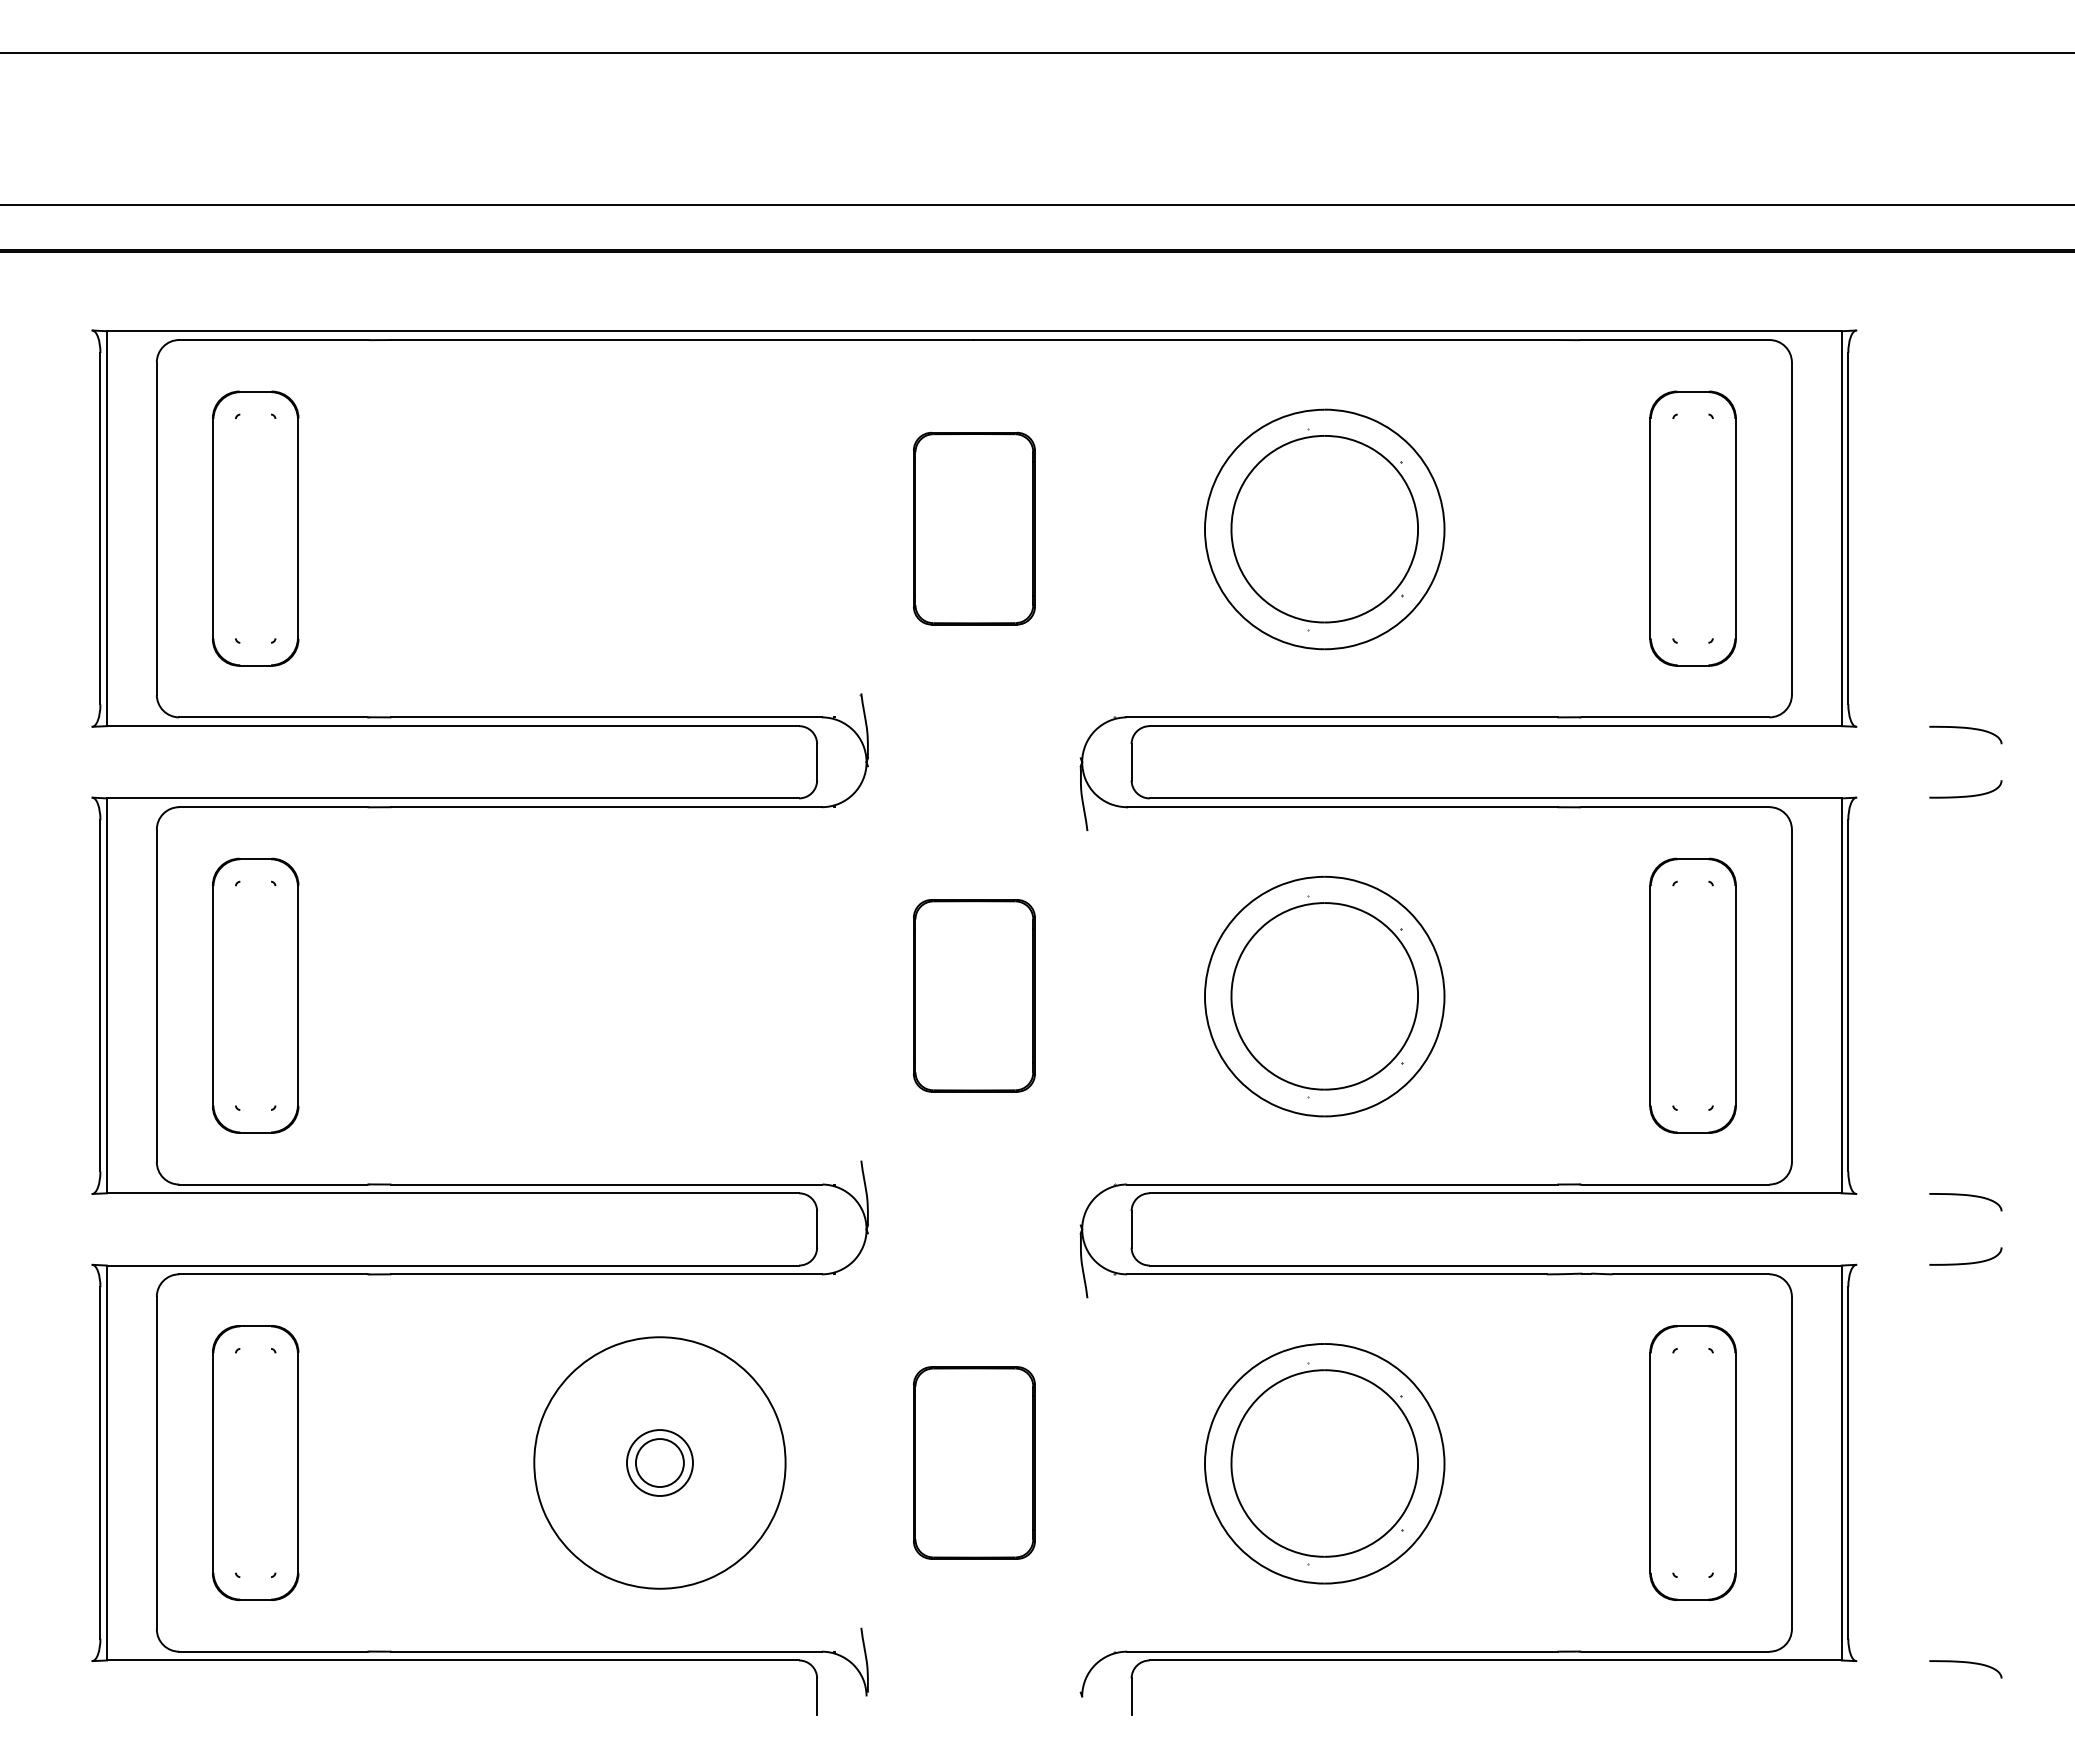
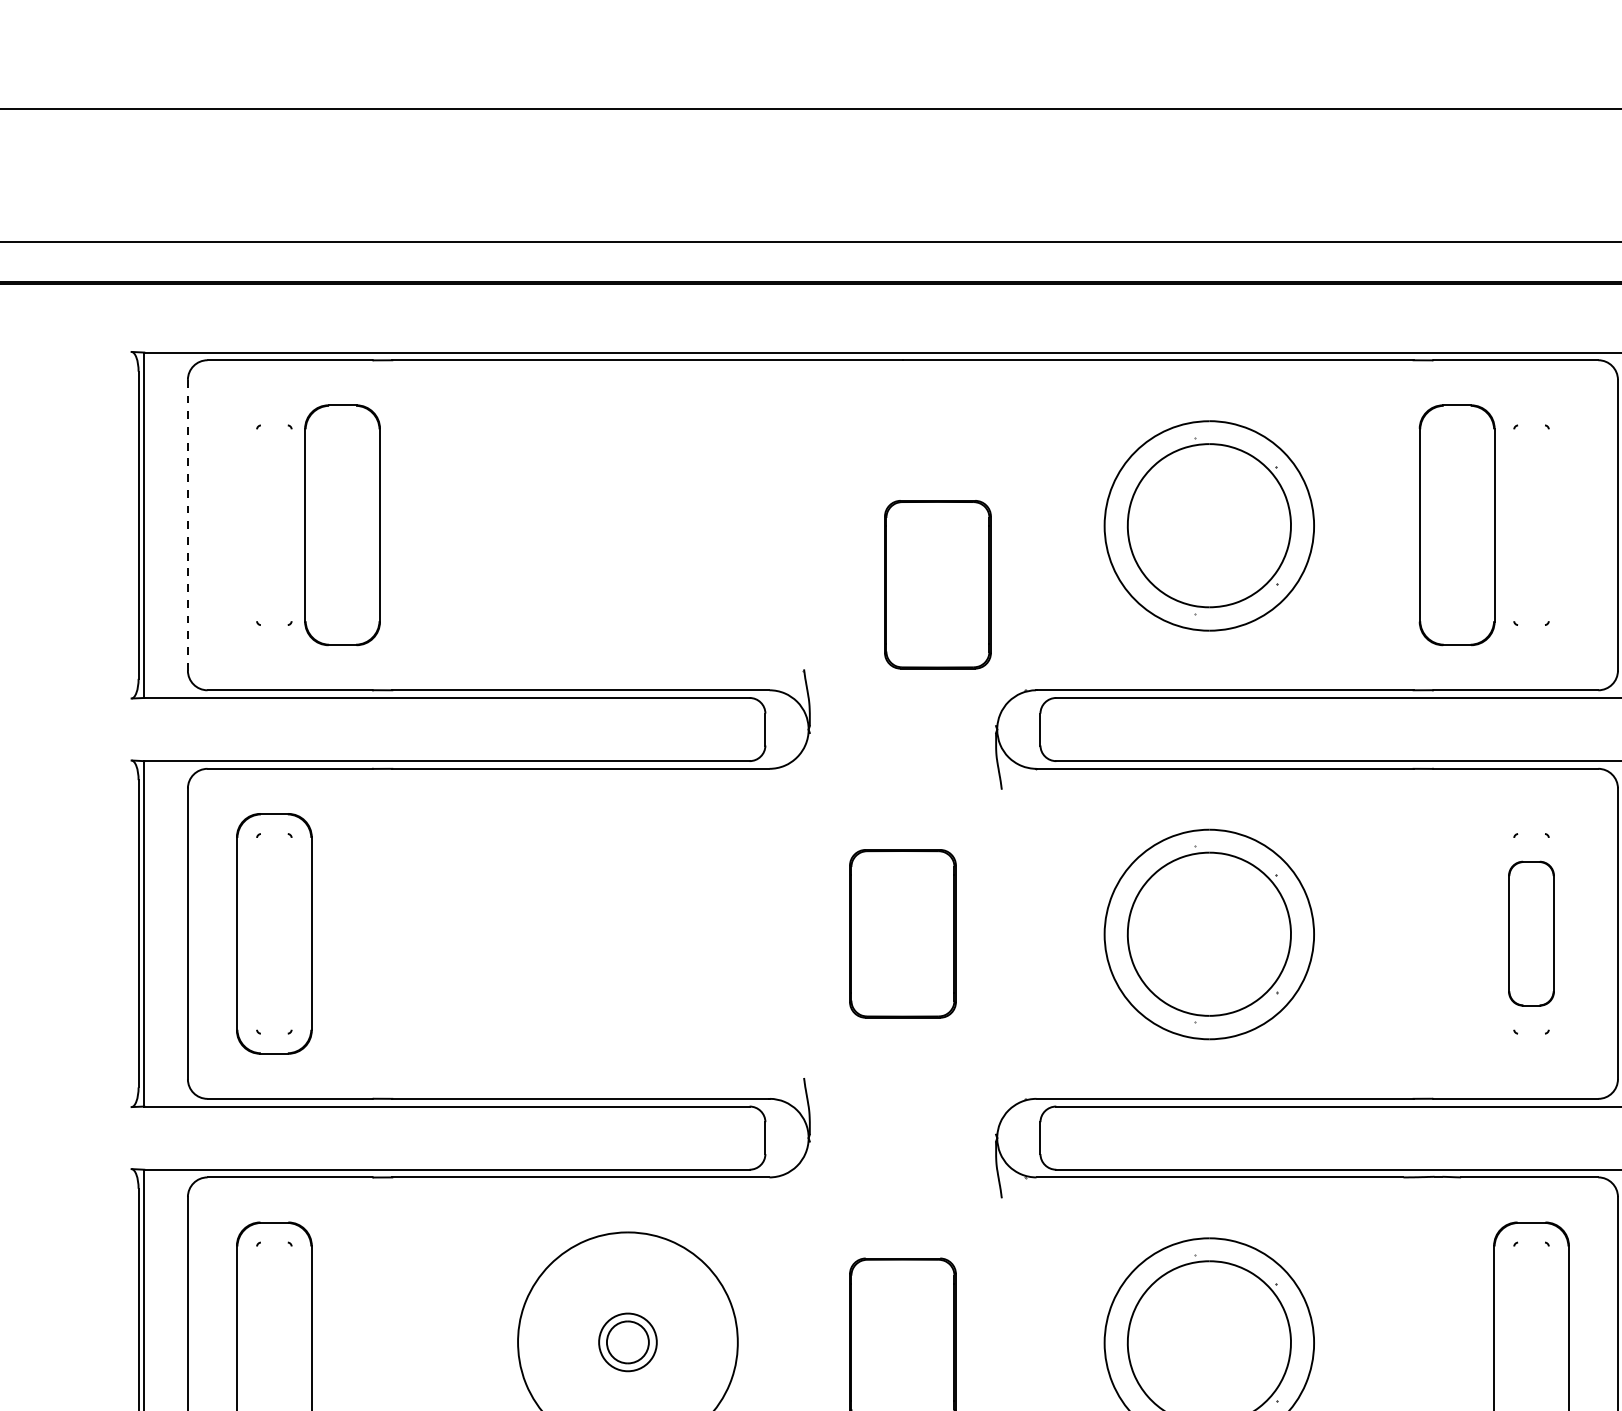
line: (156, 528) -> (187, 525), solid -> dashed
part: (255, 528) -> (342, 525), moved
part: (974, 528) -> (938, 584), moved
part: (1692, 528) -> (1456, 525), moved
part: (1692, 995) -> (1531, 933), size x0.6

